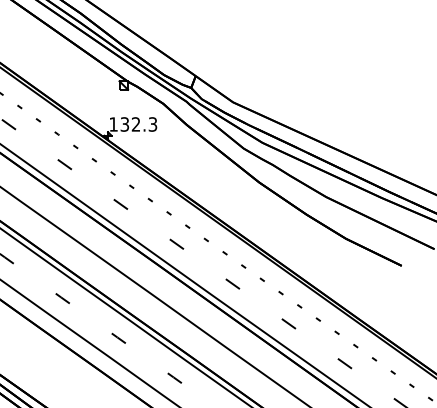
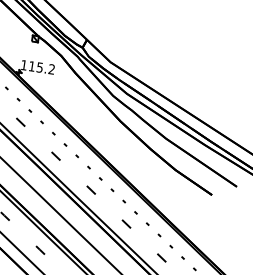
text: (138, 124) -> (41, 67), 132.3 -> 115.2

